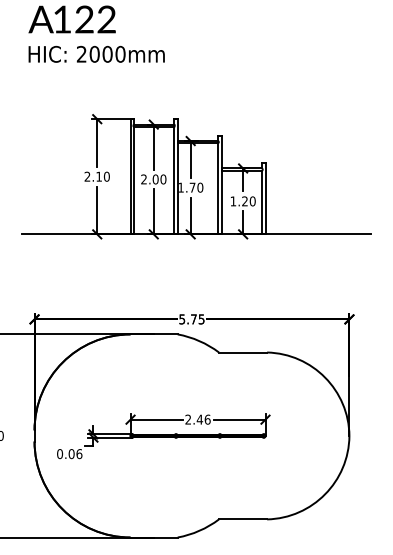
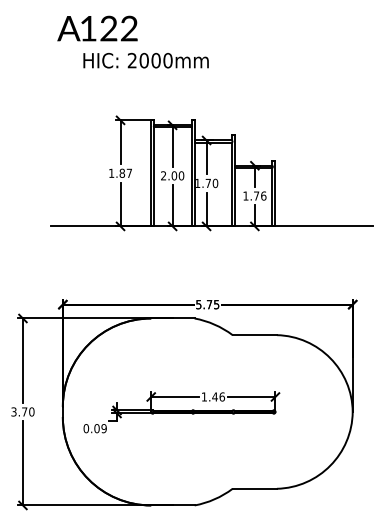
text: (96, 54) -> (145, 60), moved
text: (97, 175) -> (120, 172), 2.10 -> 1.87
text: (249, 200) -> (260, 195), 1.20 -> 1.76
text: (187, 419) -> (203, 396), 2.46 -> 1.46
text: (78, 453) -> (103, 428), 0.06 -> 0.09

